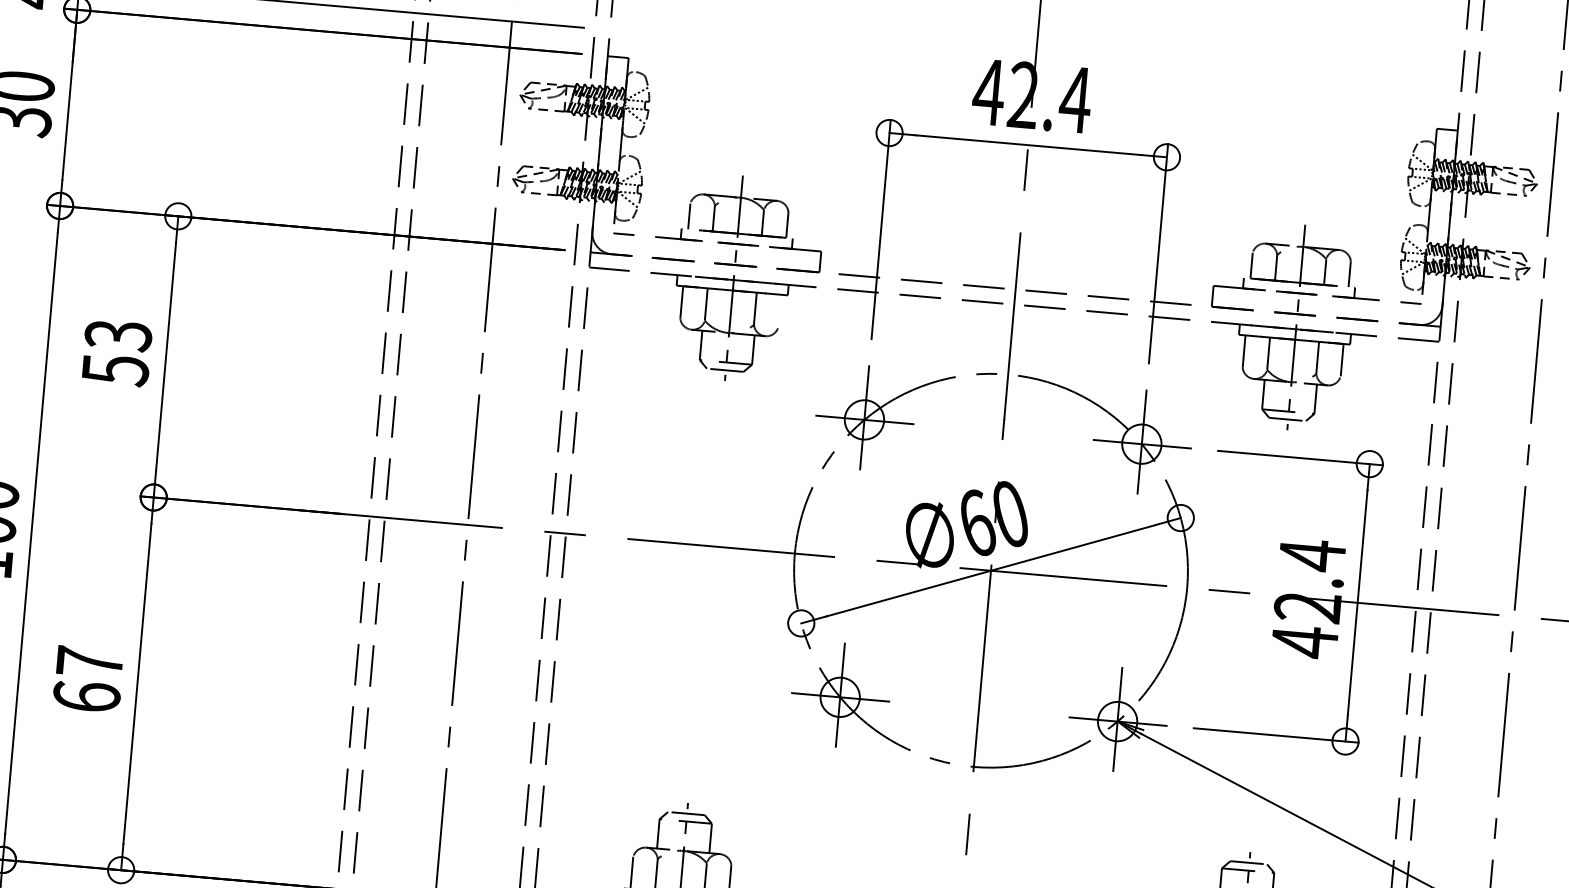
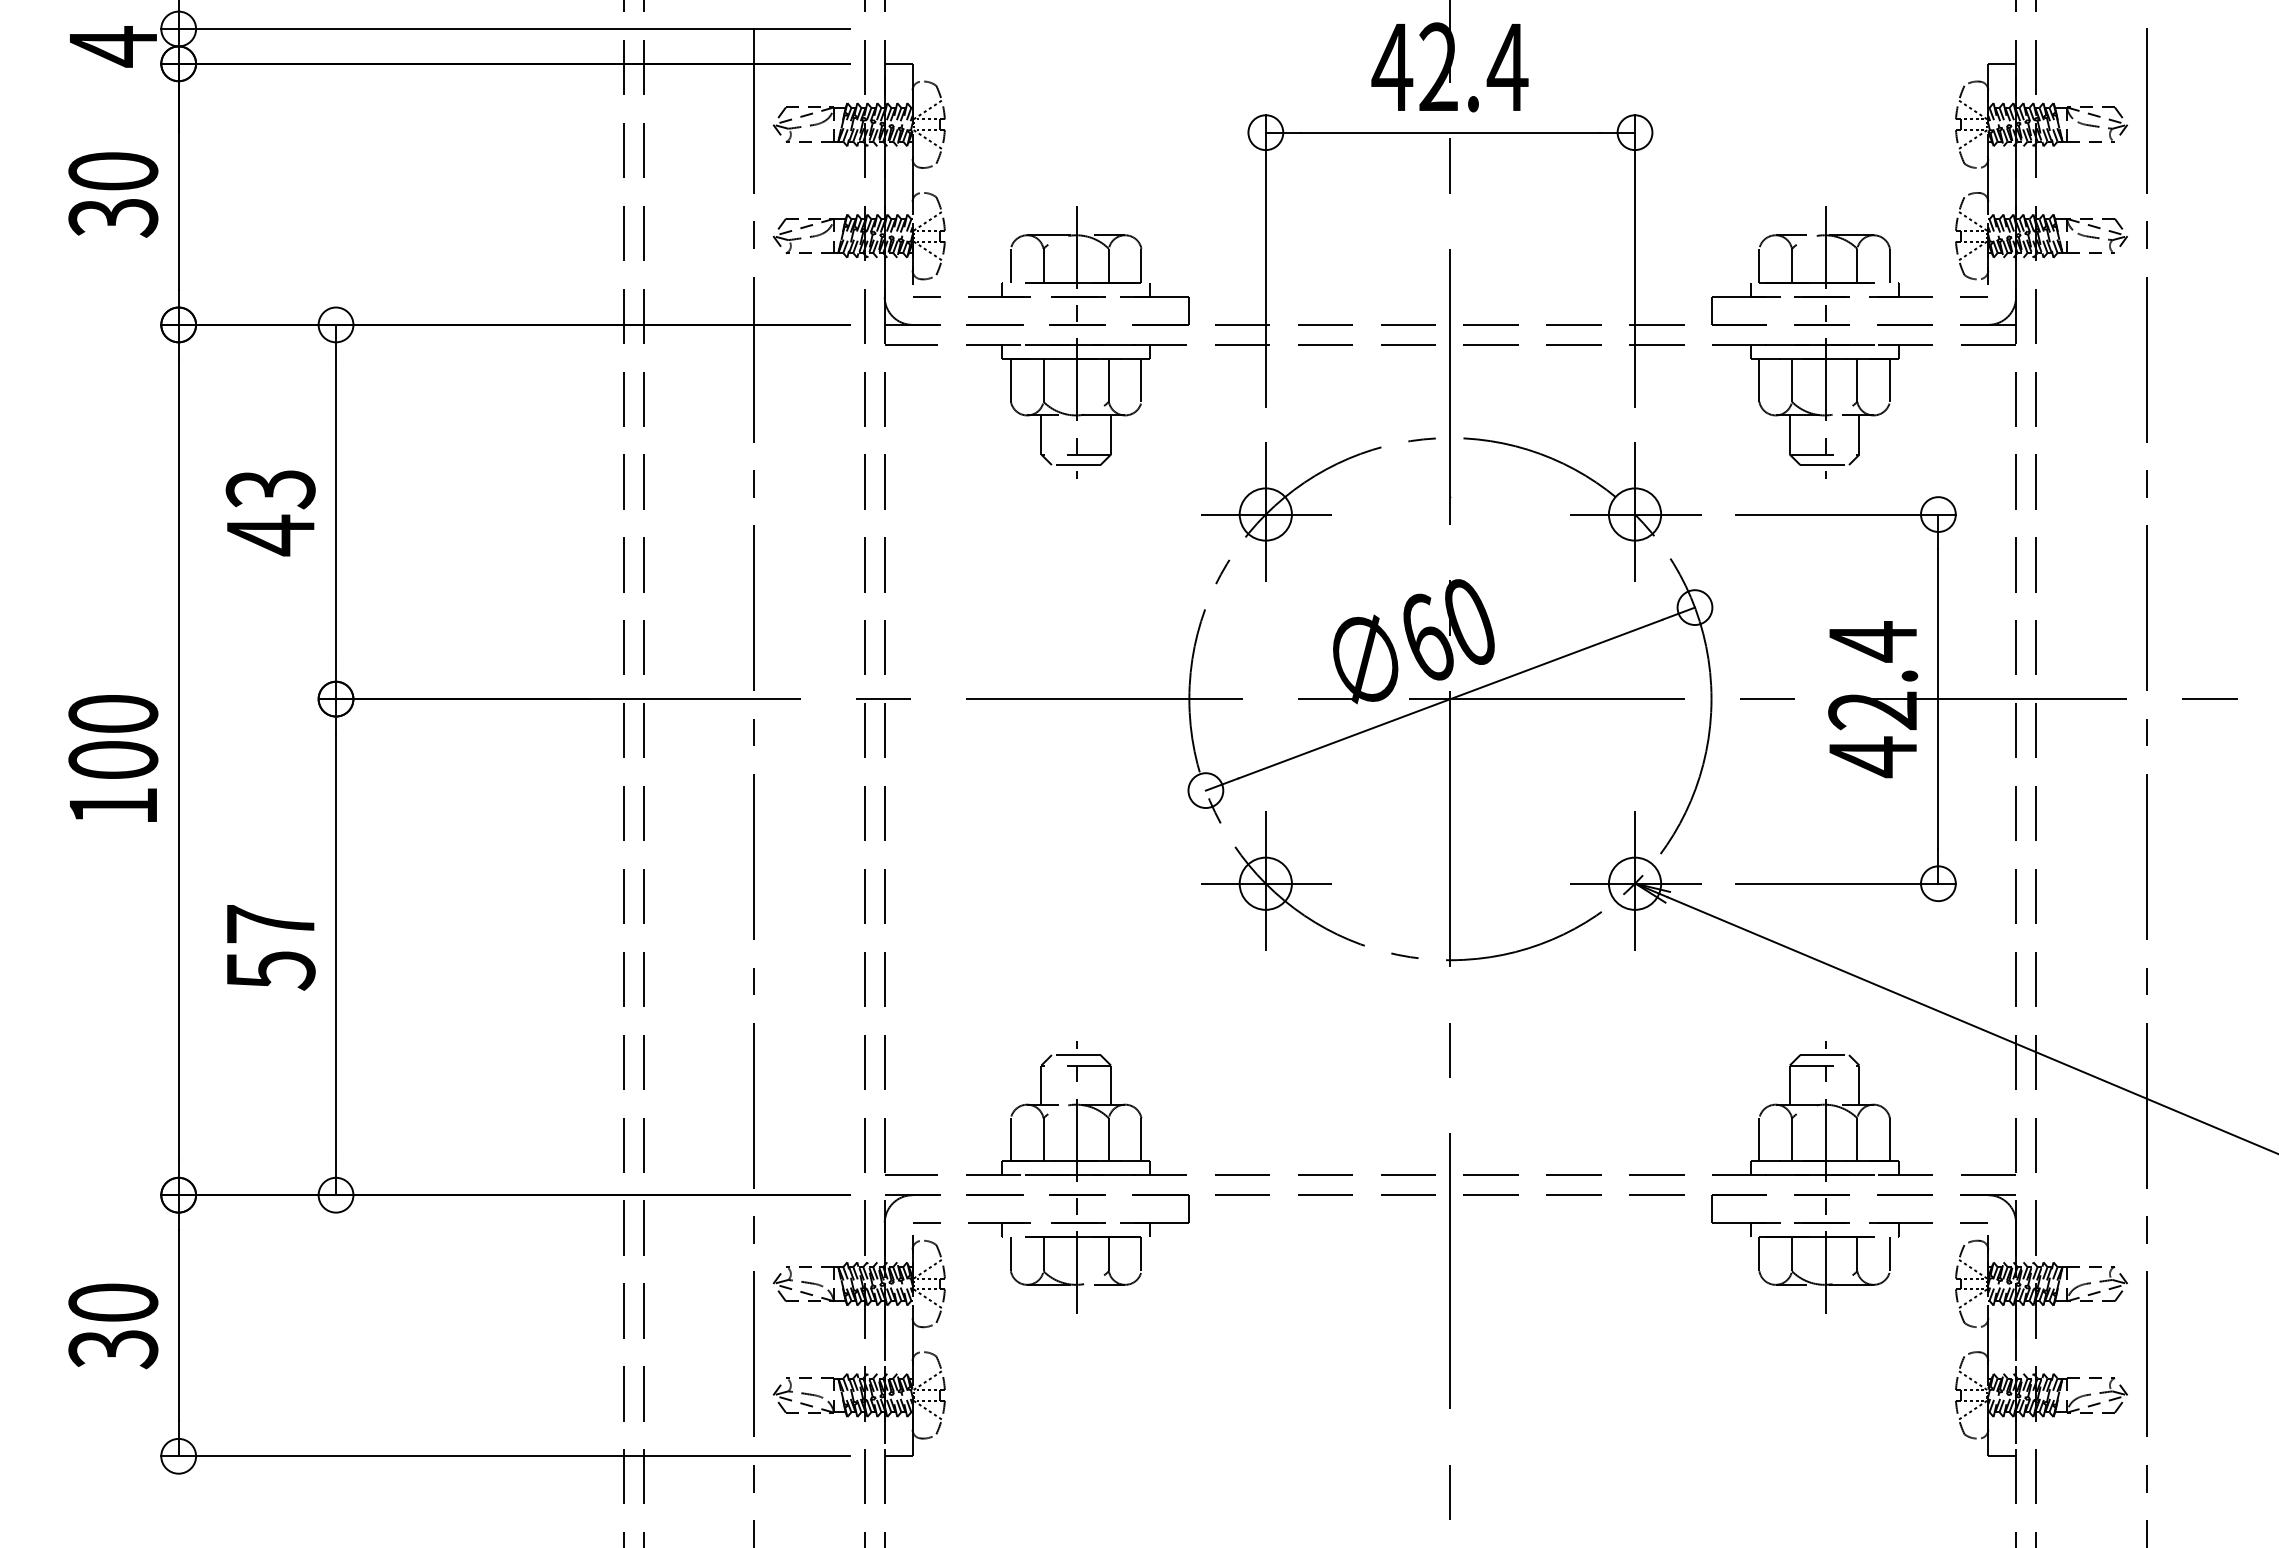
line: (779, 310) -> (1141, 379), added
text: (116, 370) -> (271, 535), 53 -> 43
text: (86, 697) -> (270, 970), 67 -> 57

